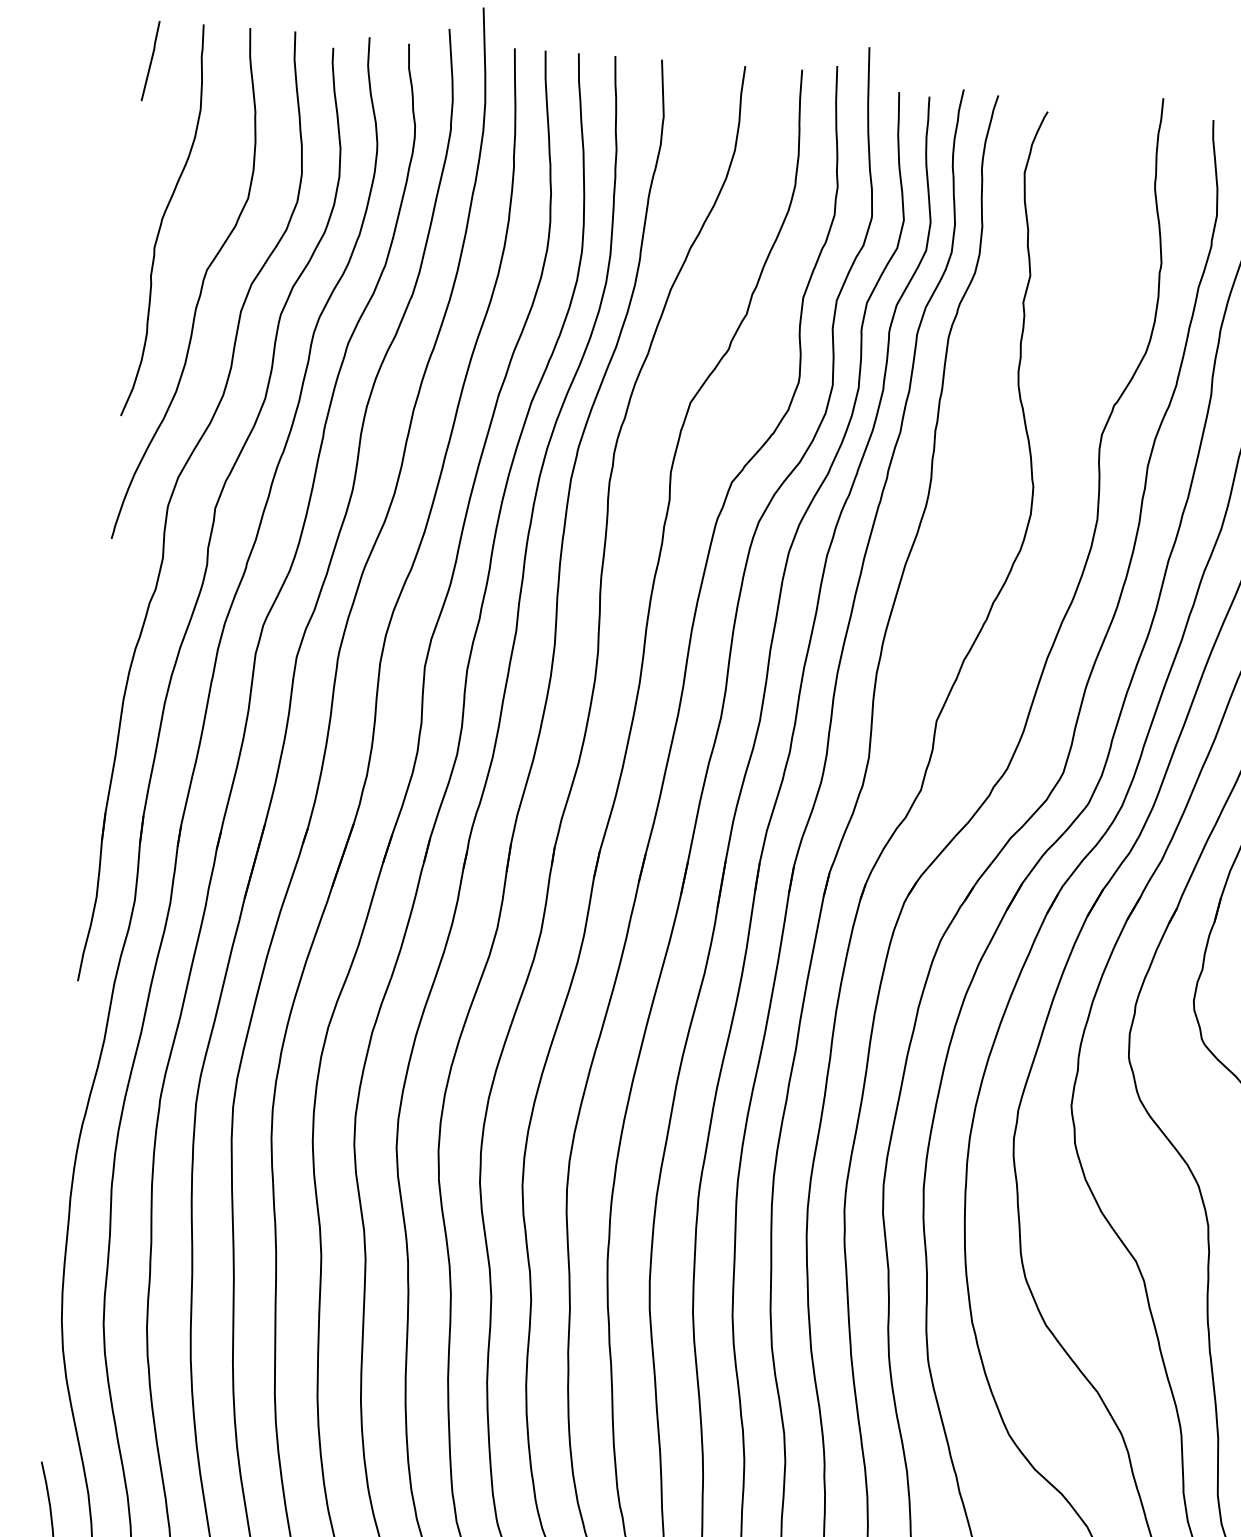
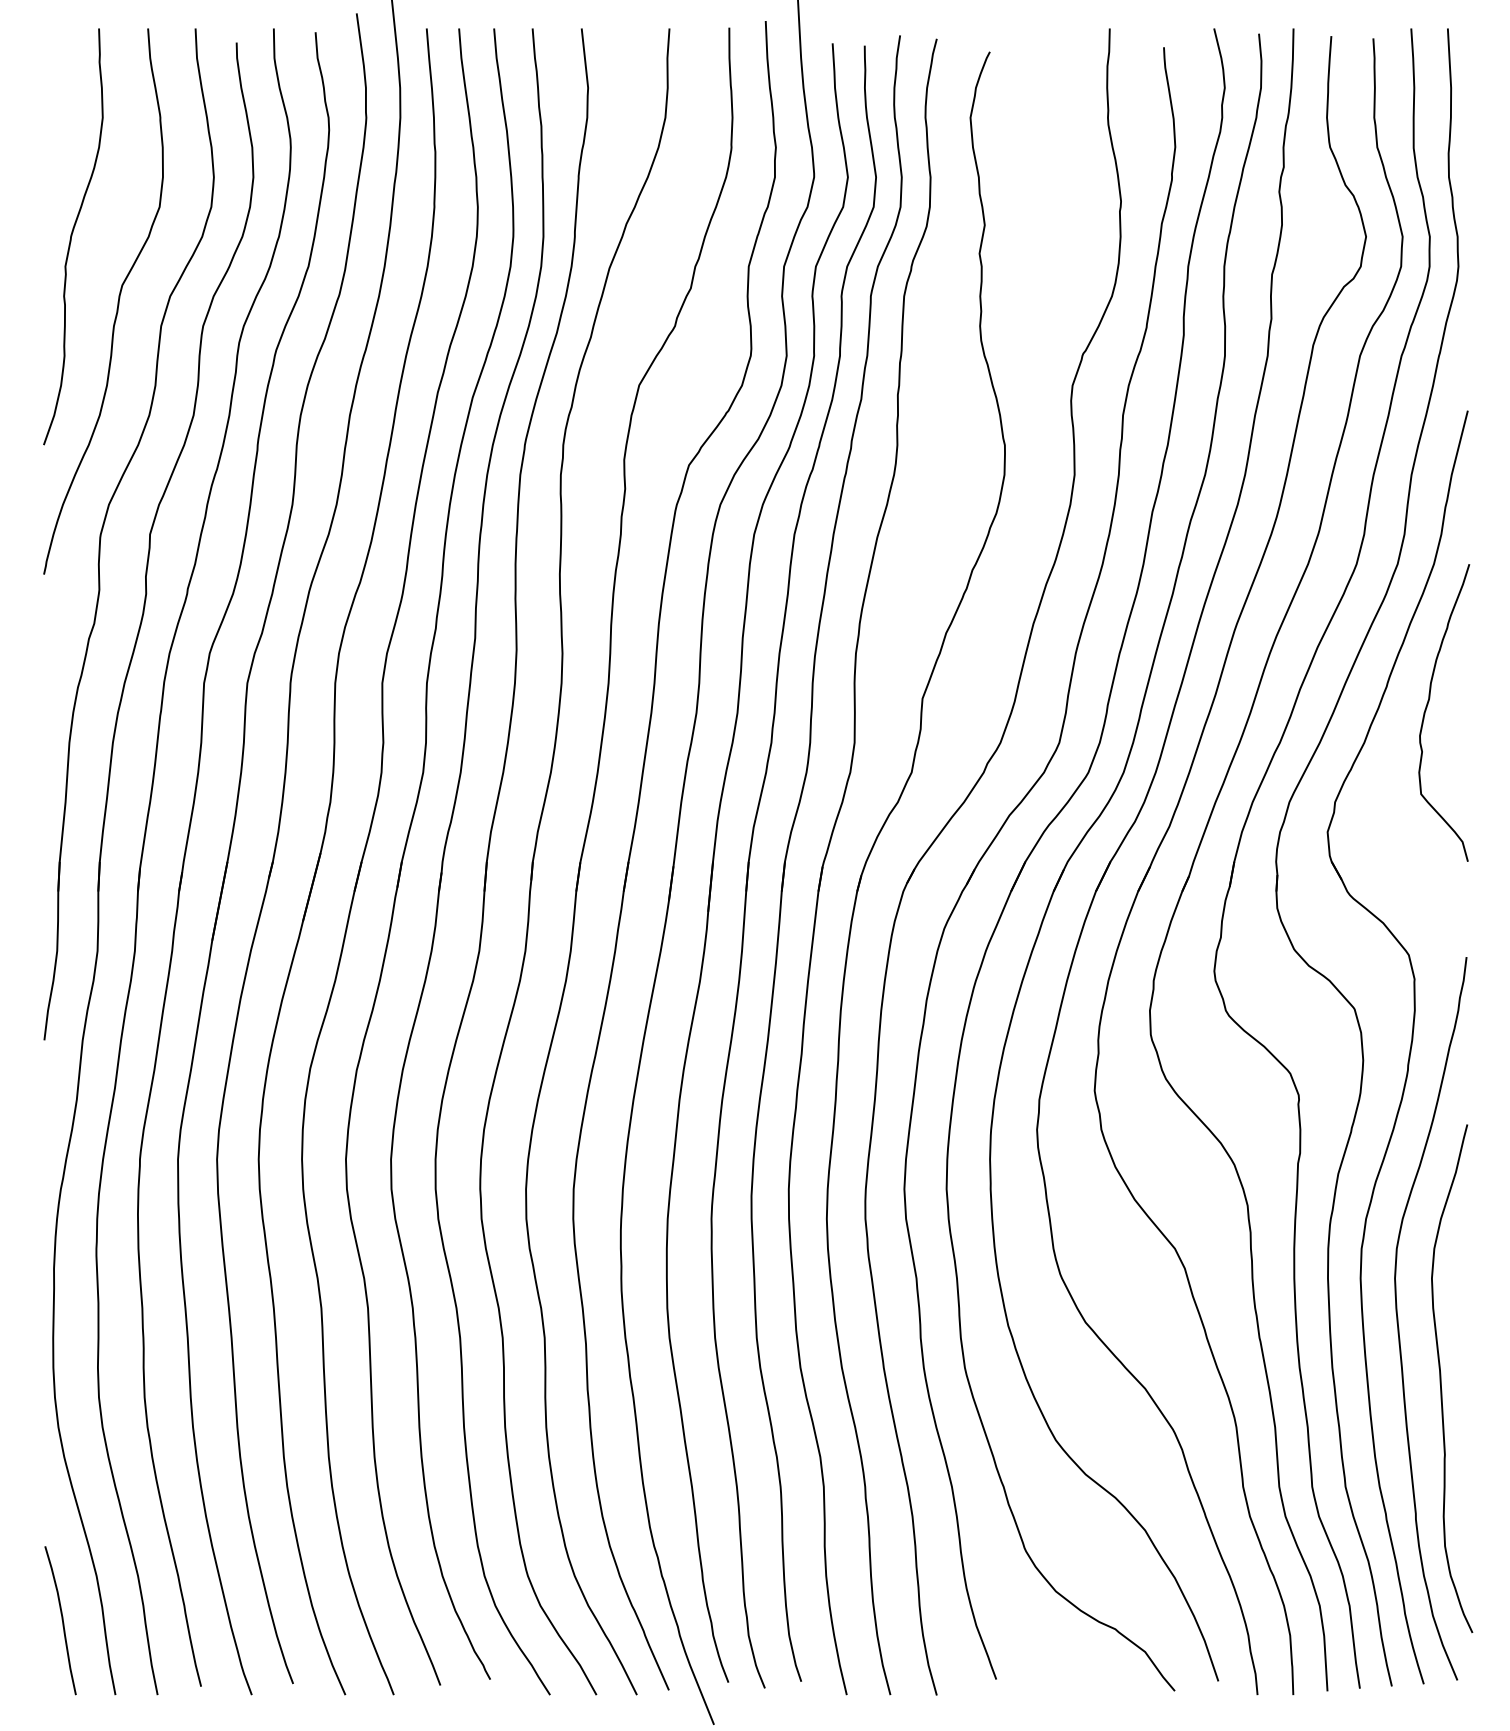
line: (150, 60) -> (46, 70), removed

